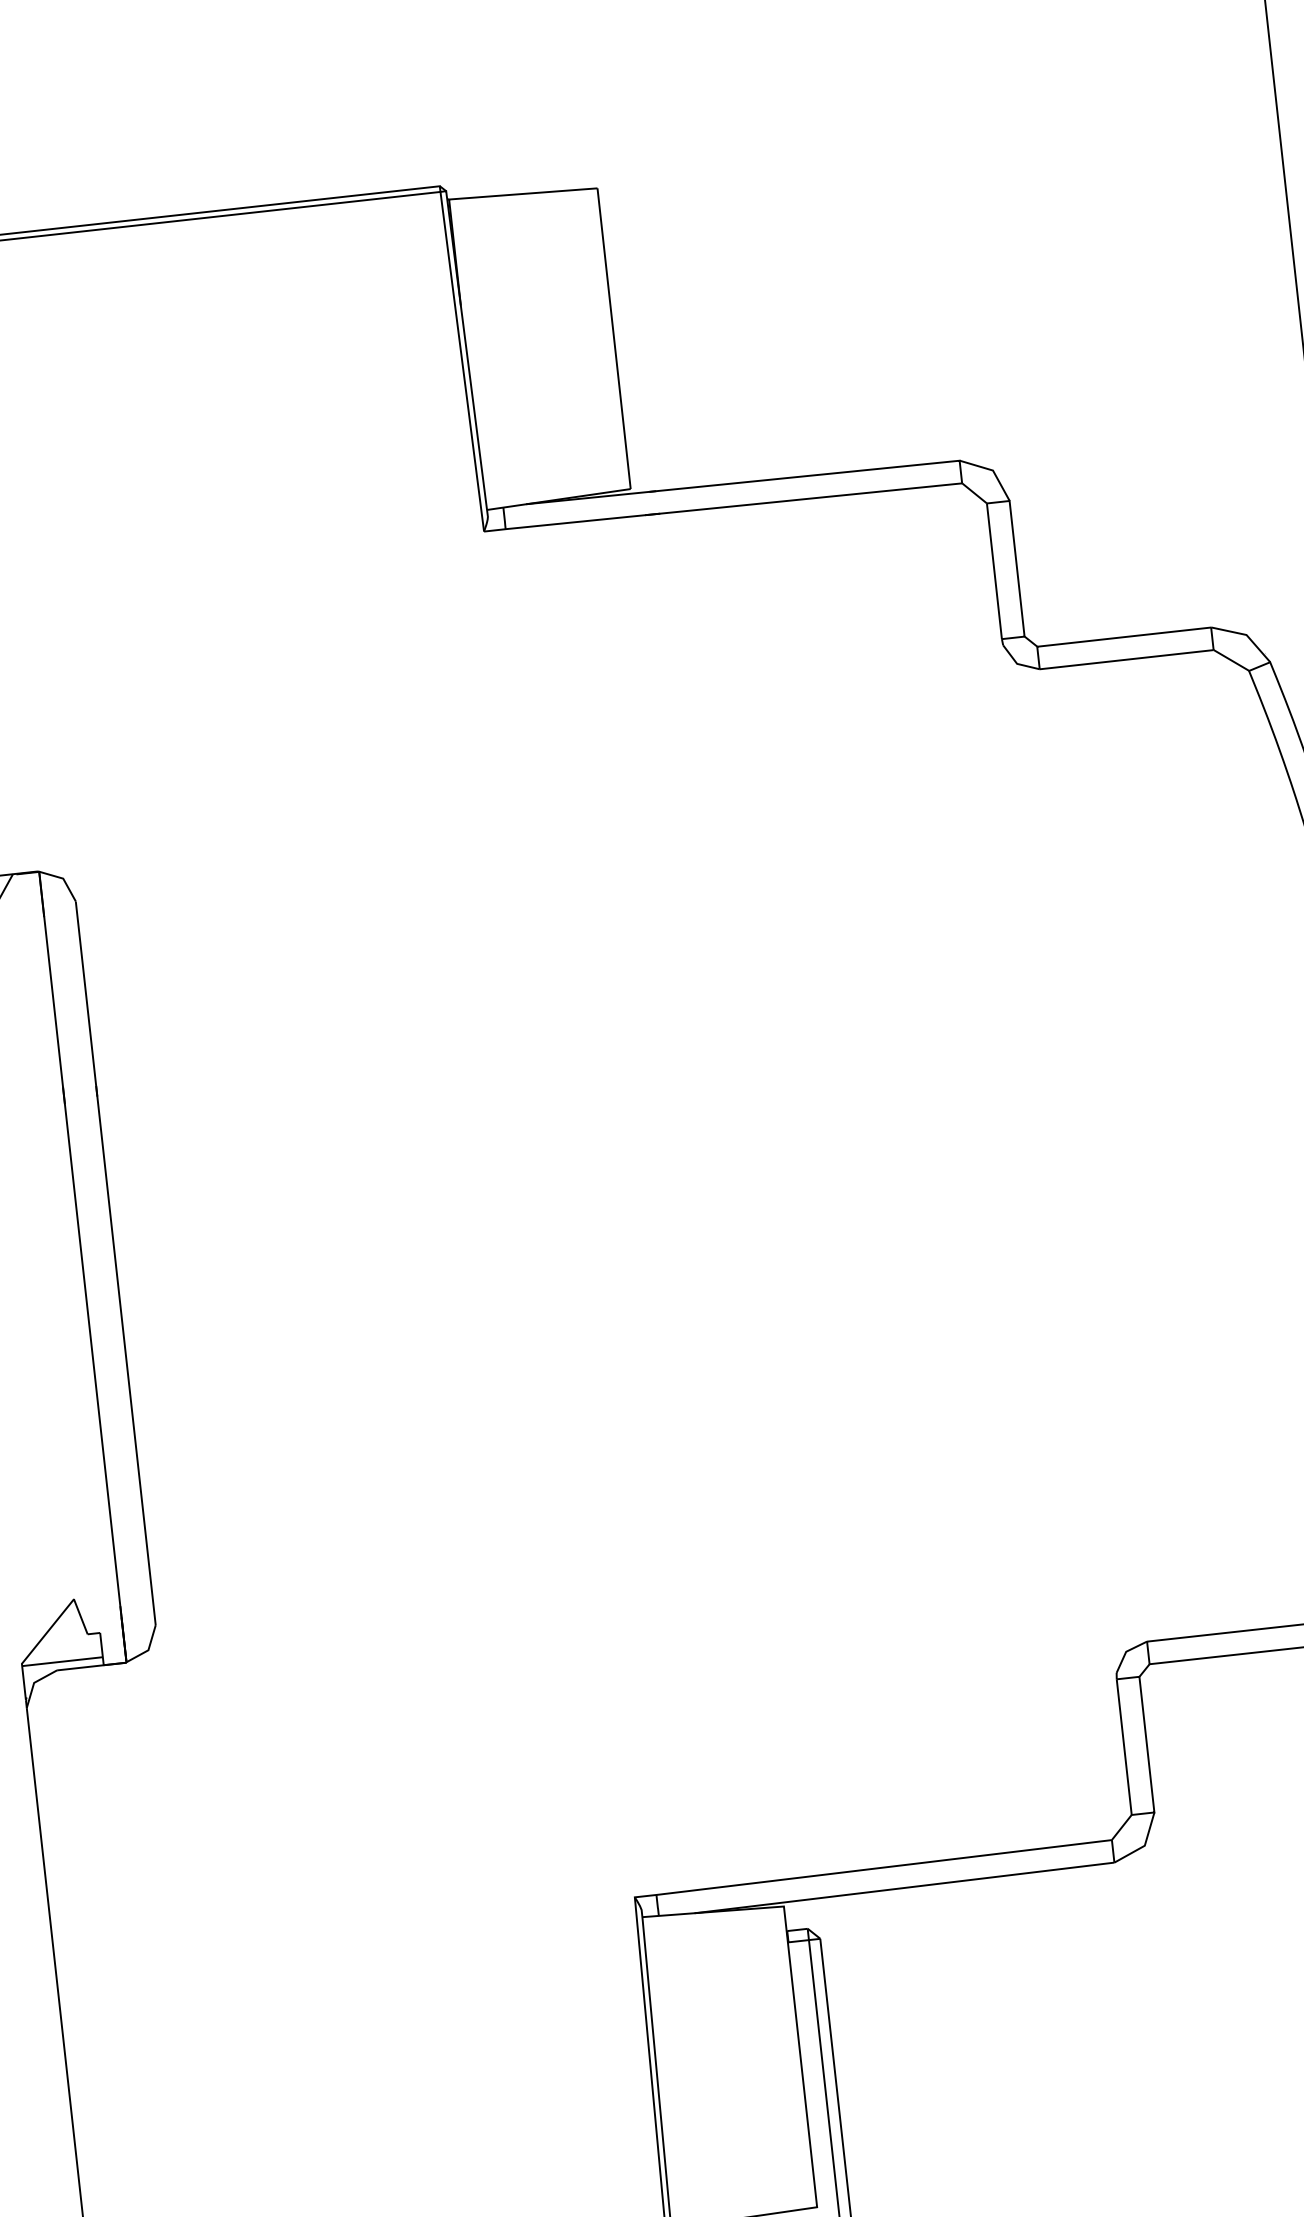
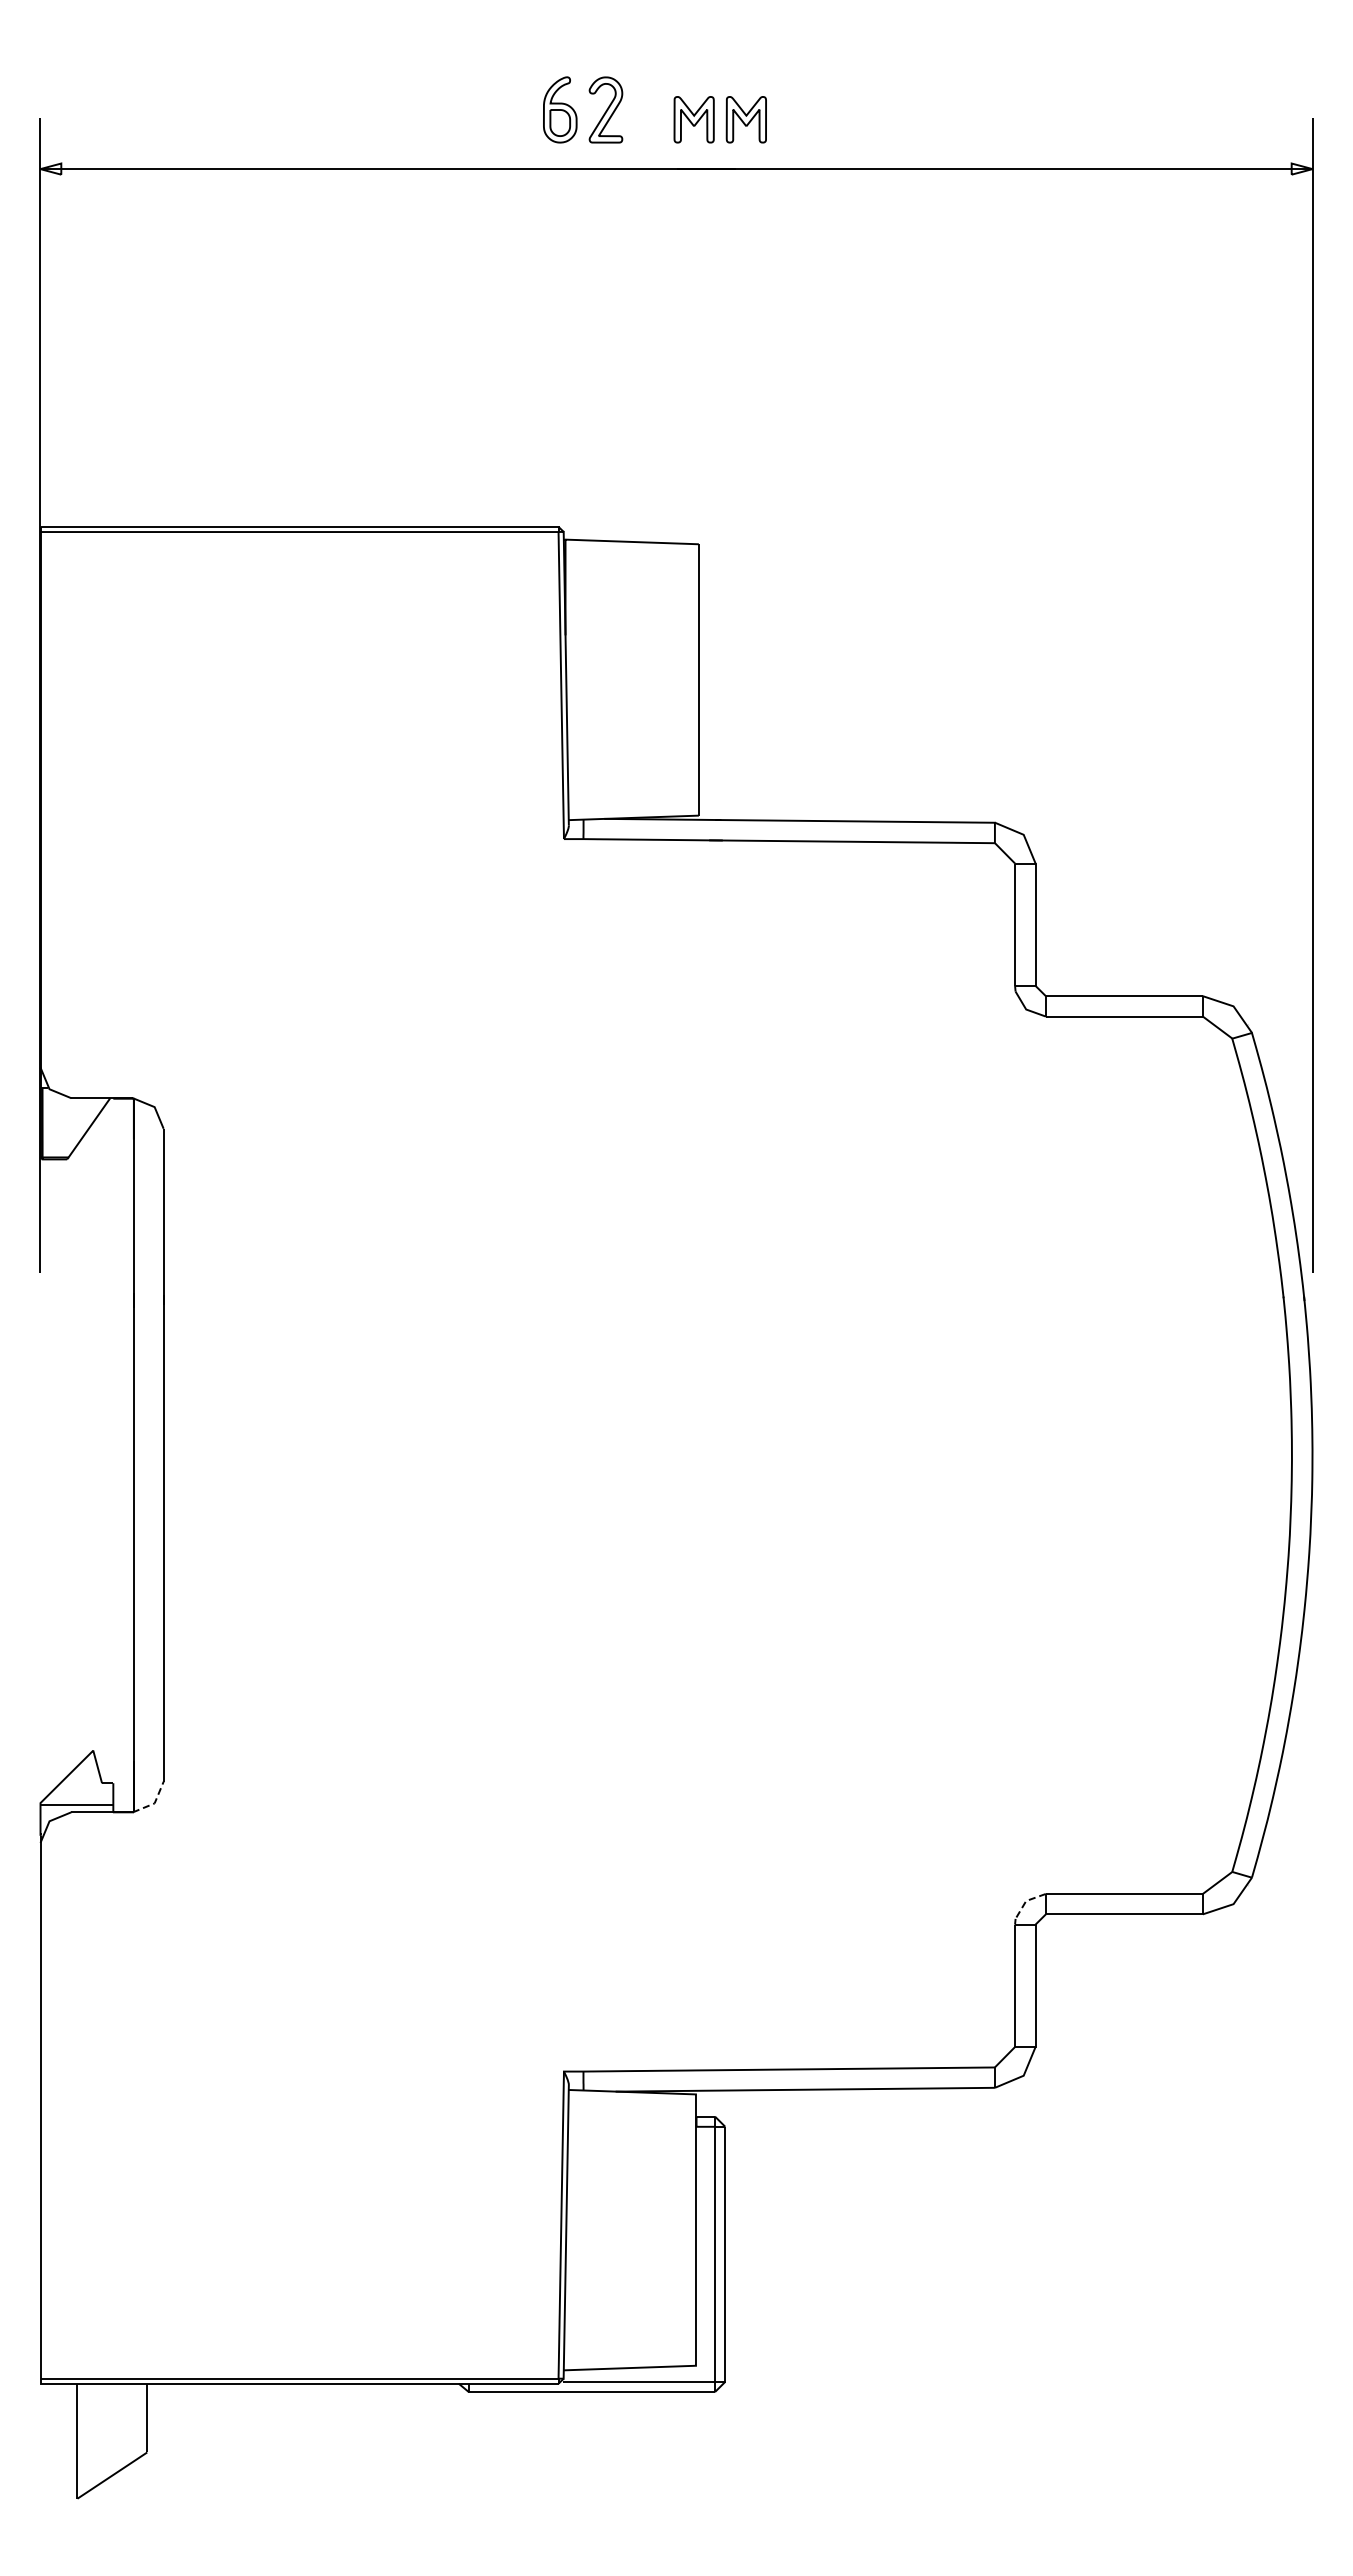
line: (148, 1650) -> (154, 1803), solid -> dashed
line: (1126, 1652) -> (1026, 1901), solid -> dashed

